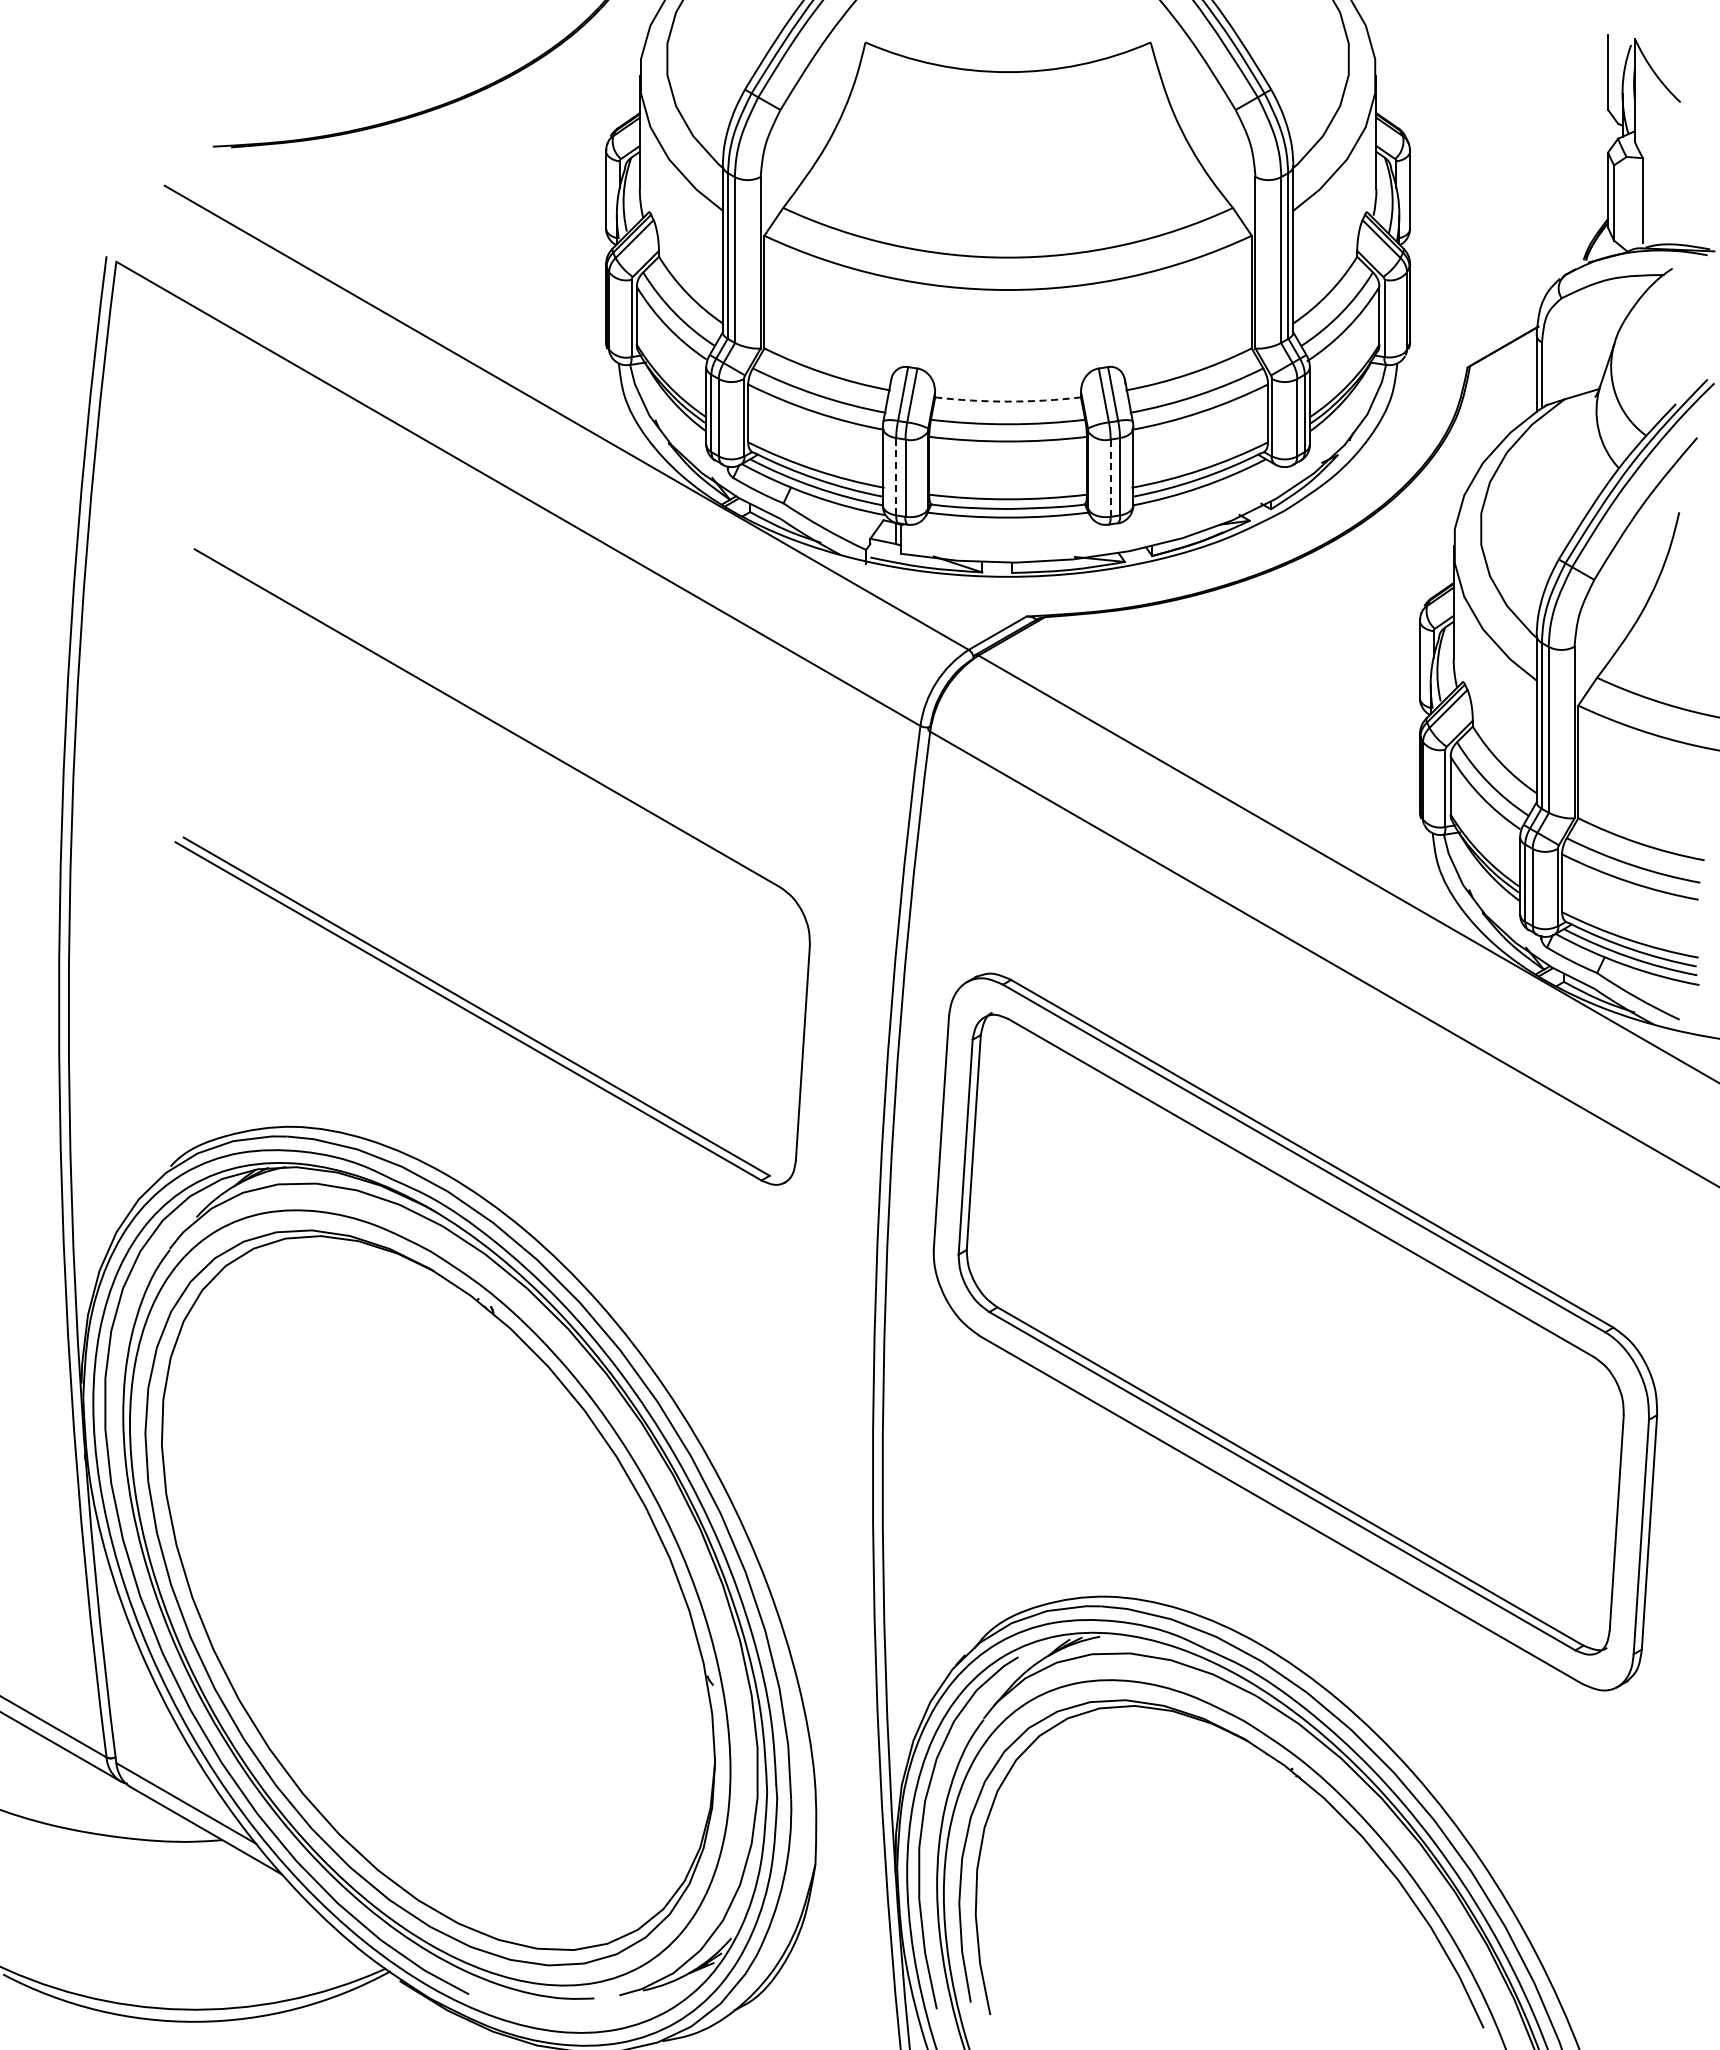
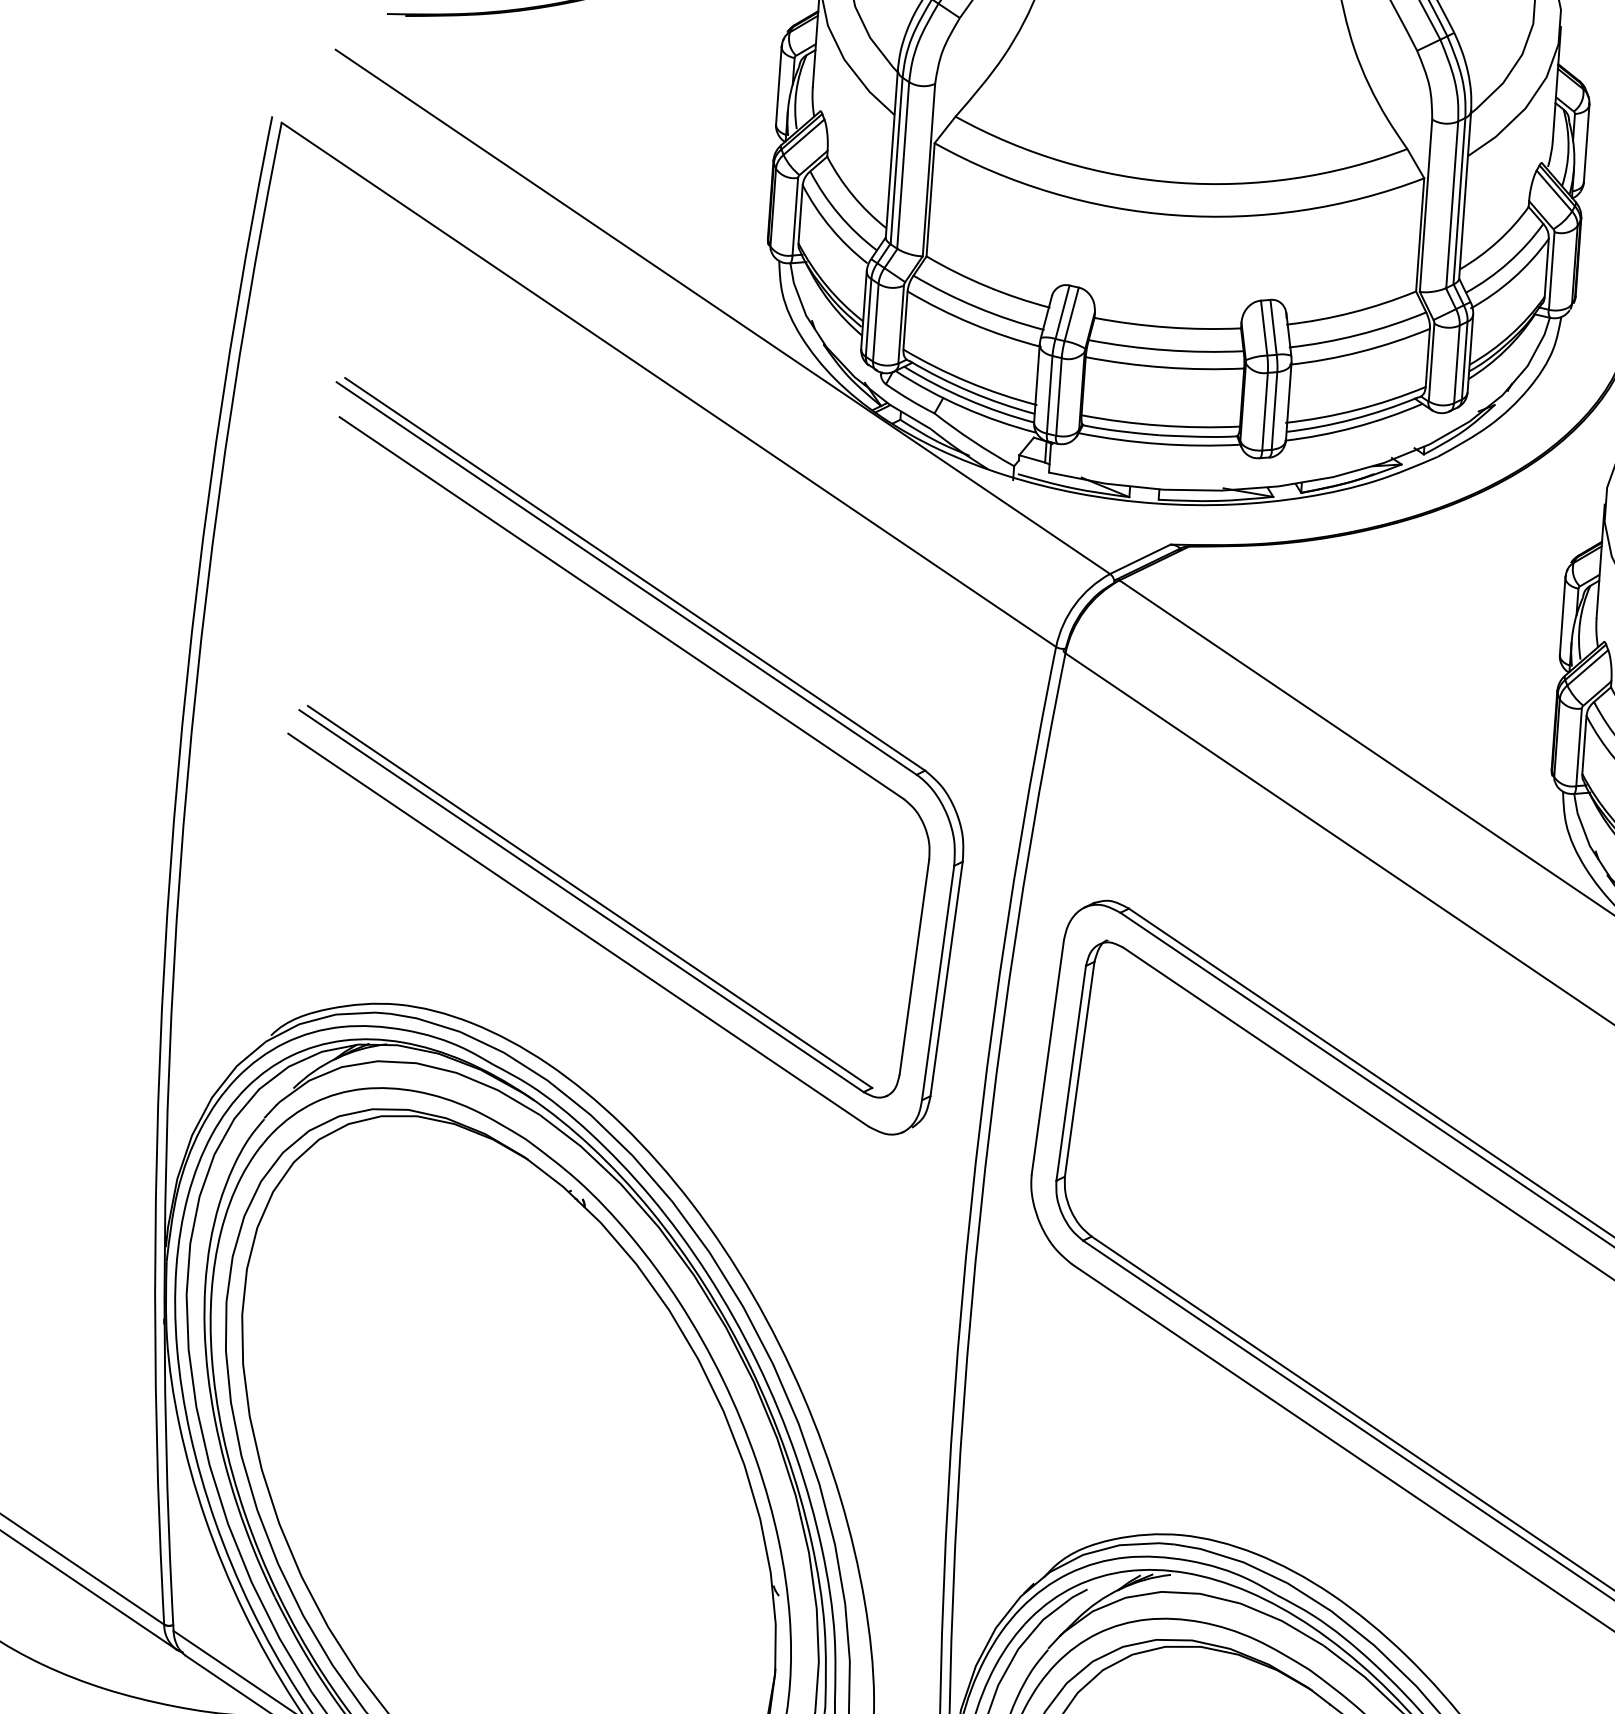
arc: (1008, 401) -> (1167, 327), dashed -> solid
line: (896, 476) -> (1050, 394), dashed -> solid
line: (1110, 478) -> (1264, 412), dashed -> solid
part: (577, 740) -> (710, 636), added

